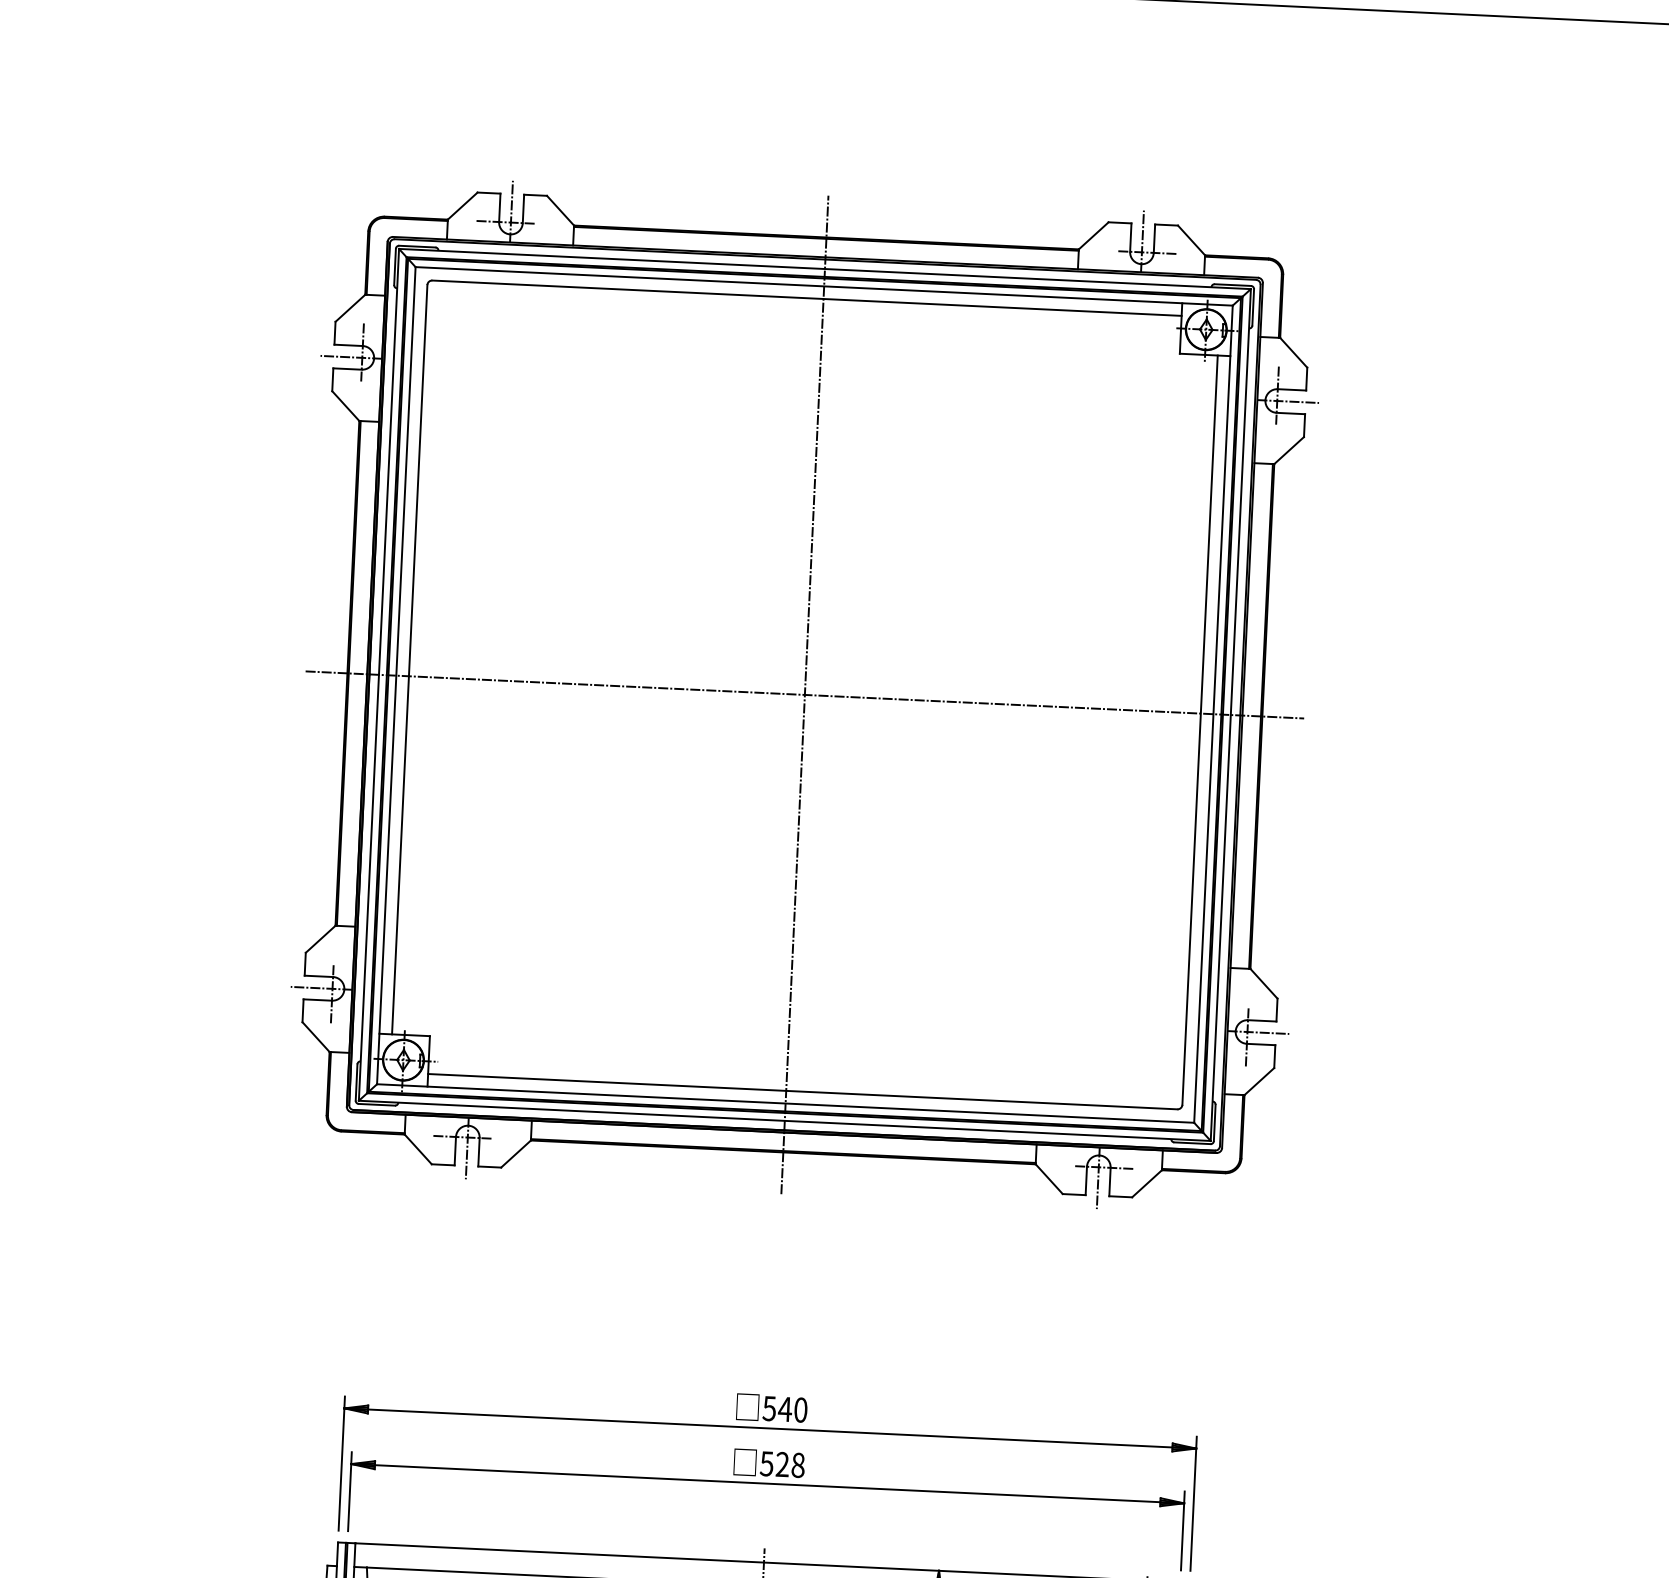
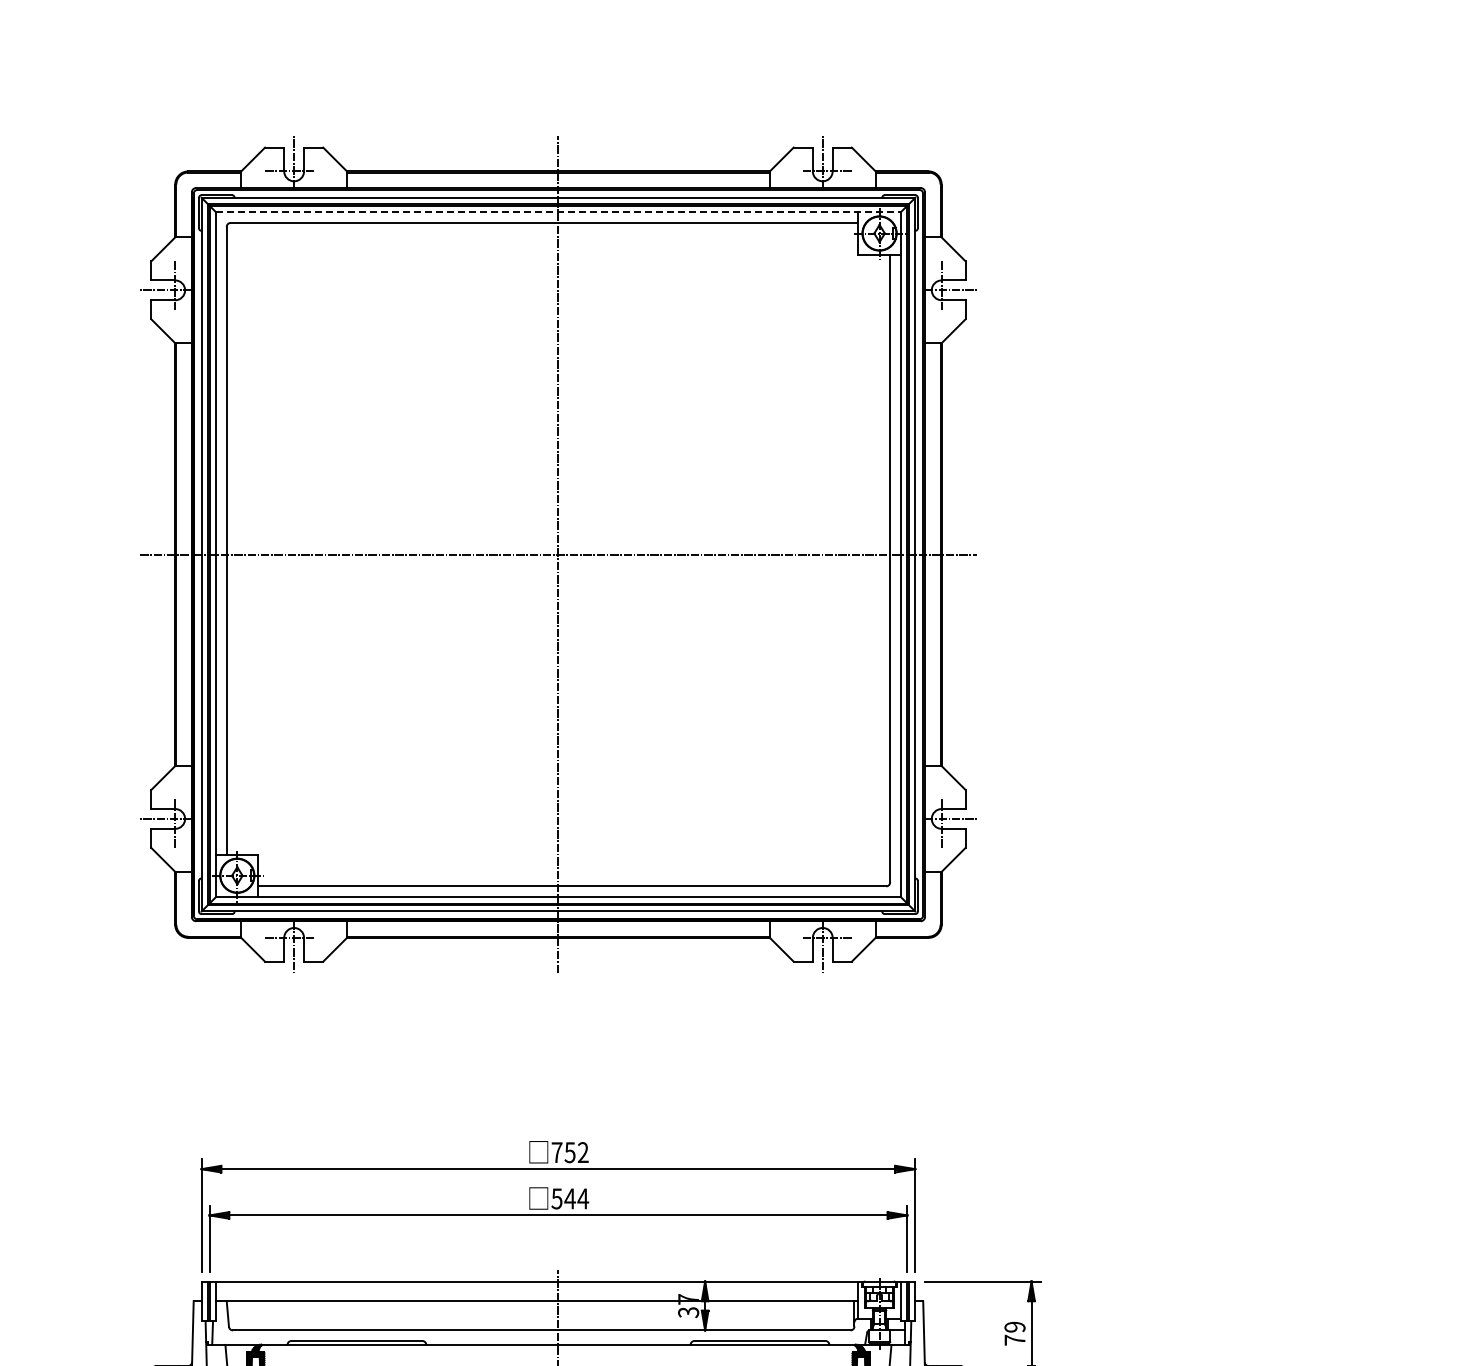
line: (824, 286) -> (558, 212), solid -> dashed
text: (784, 1409) -> (569, 1152), 540 -> 752
text: (790, 1464) -> (576, 1198), 528 -> 544

